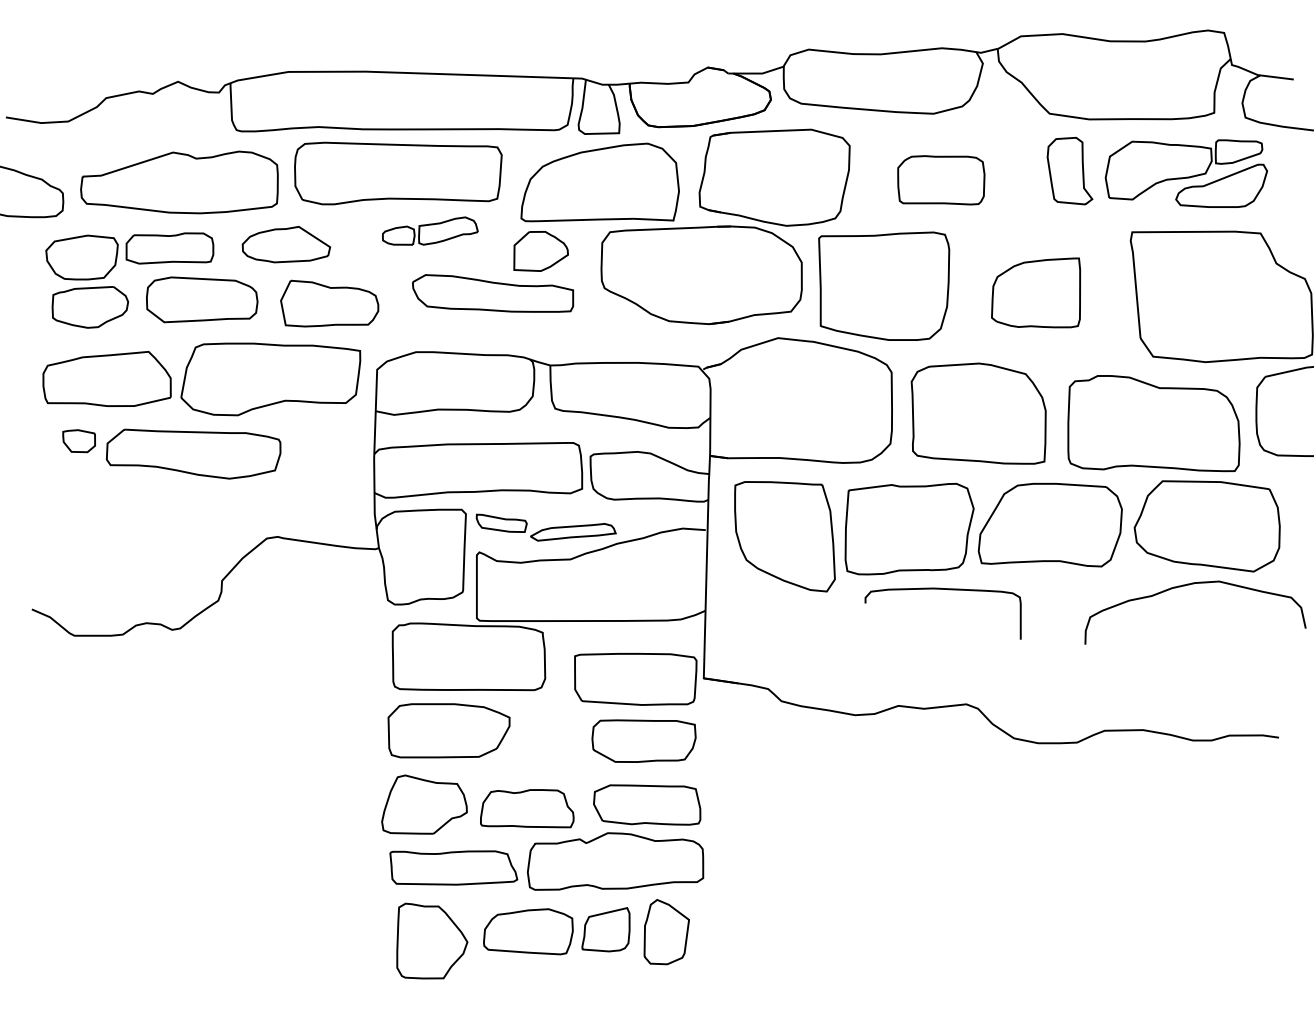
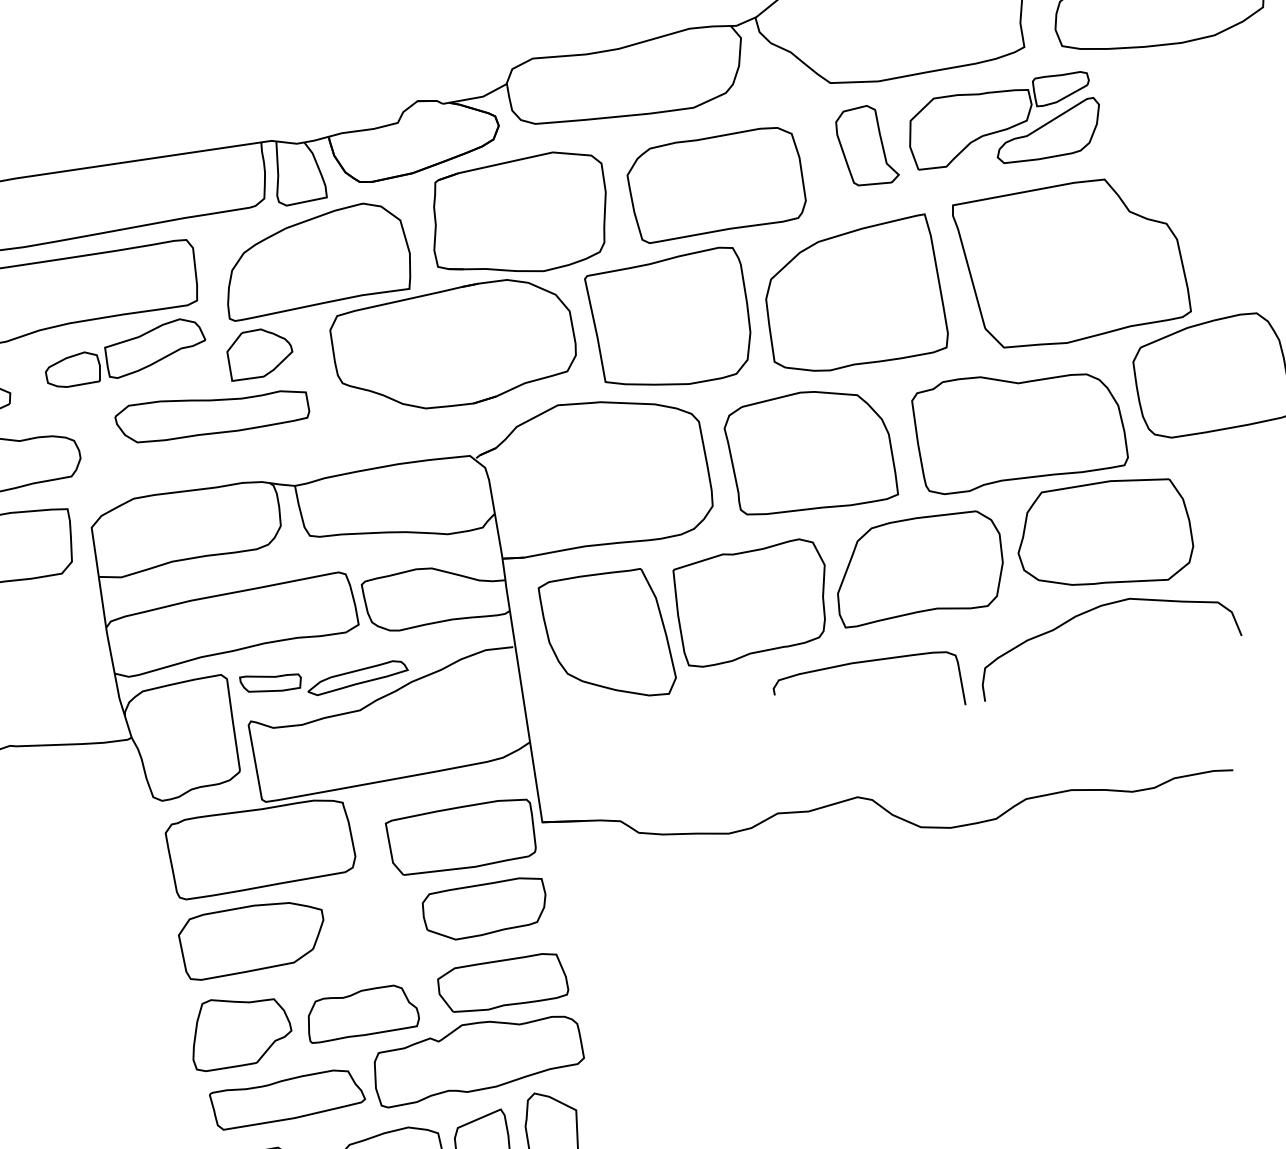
part: (941, 180) -> (717, 184), size x1.67
part: (430, 230) -> (125, 352), size x1.43
part: (1035, 292) -> (851, 296), size x1.67
curve: (948, 590) -> (869, 662), moved

